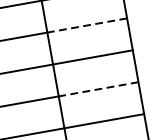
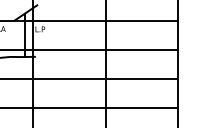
line: (86, 25) -> (141, 21), dashed -> solid
line: (98, 89) -> (141, 79), dashed -> solid

